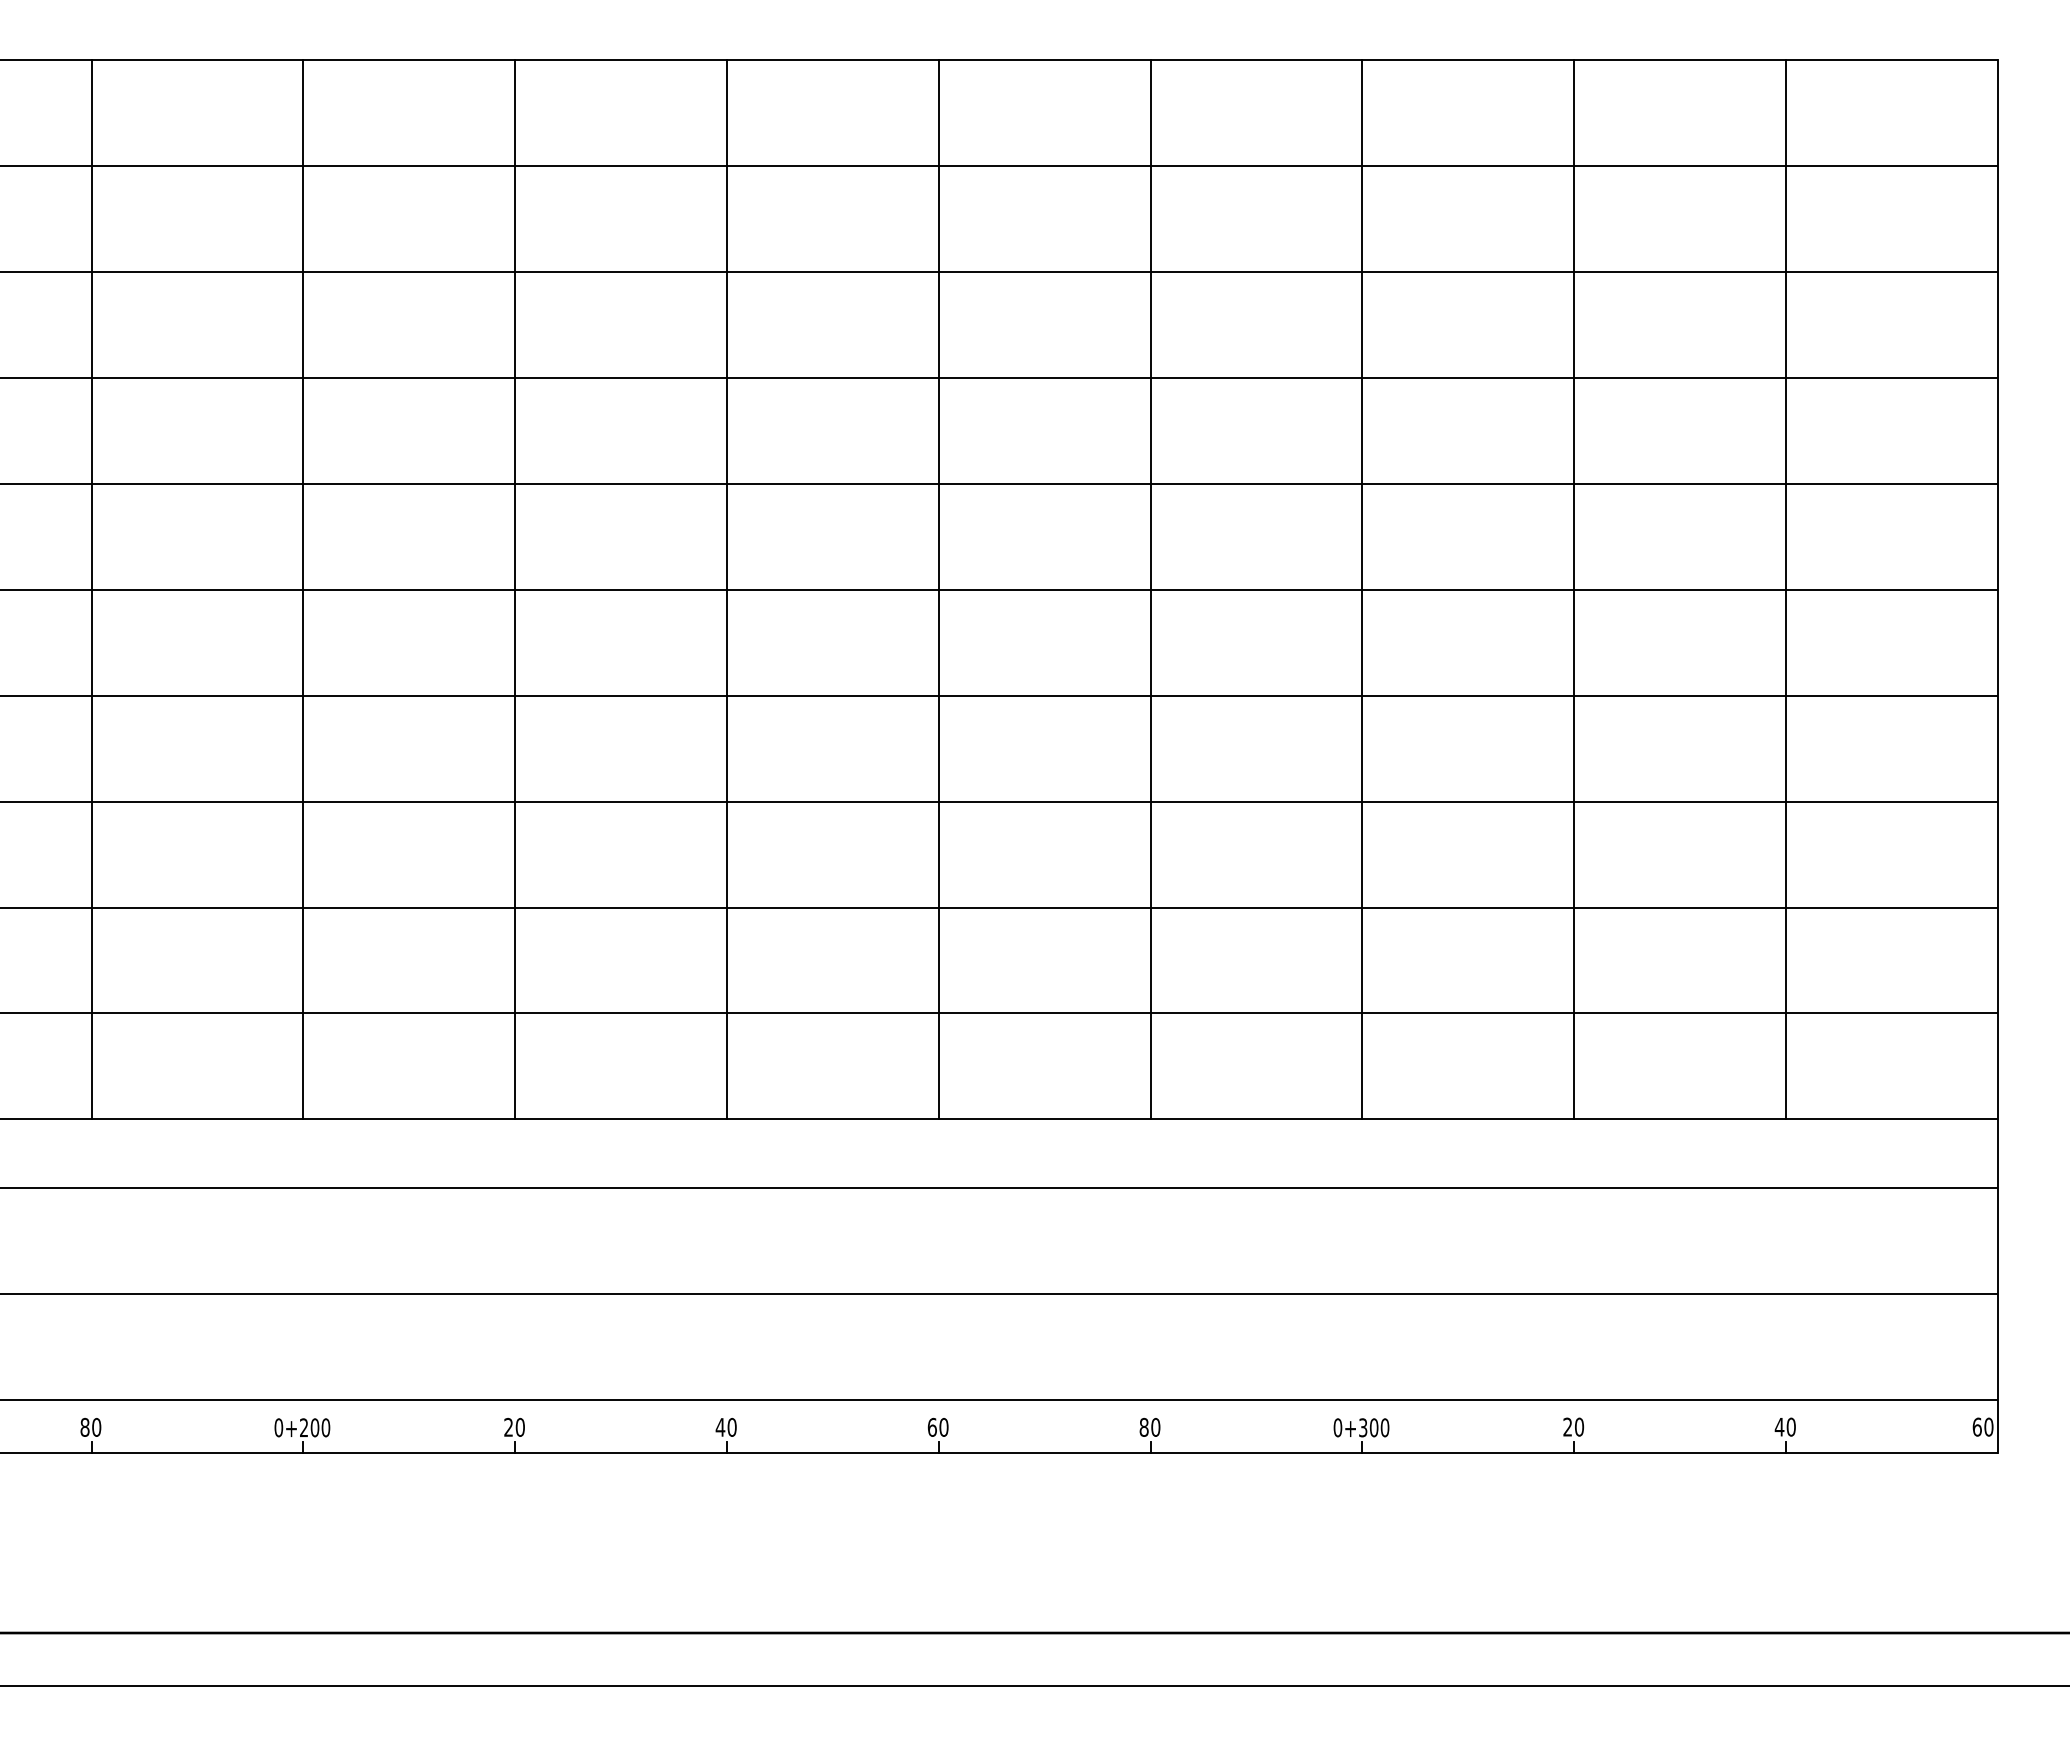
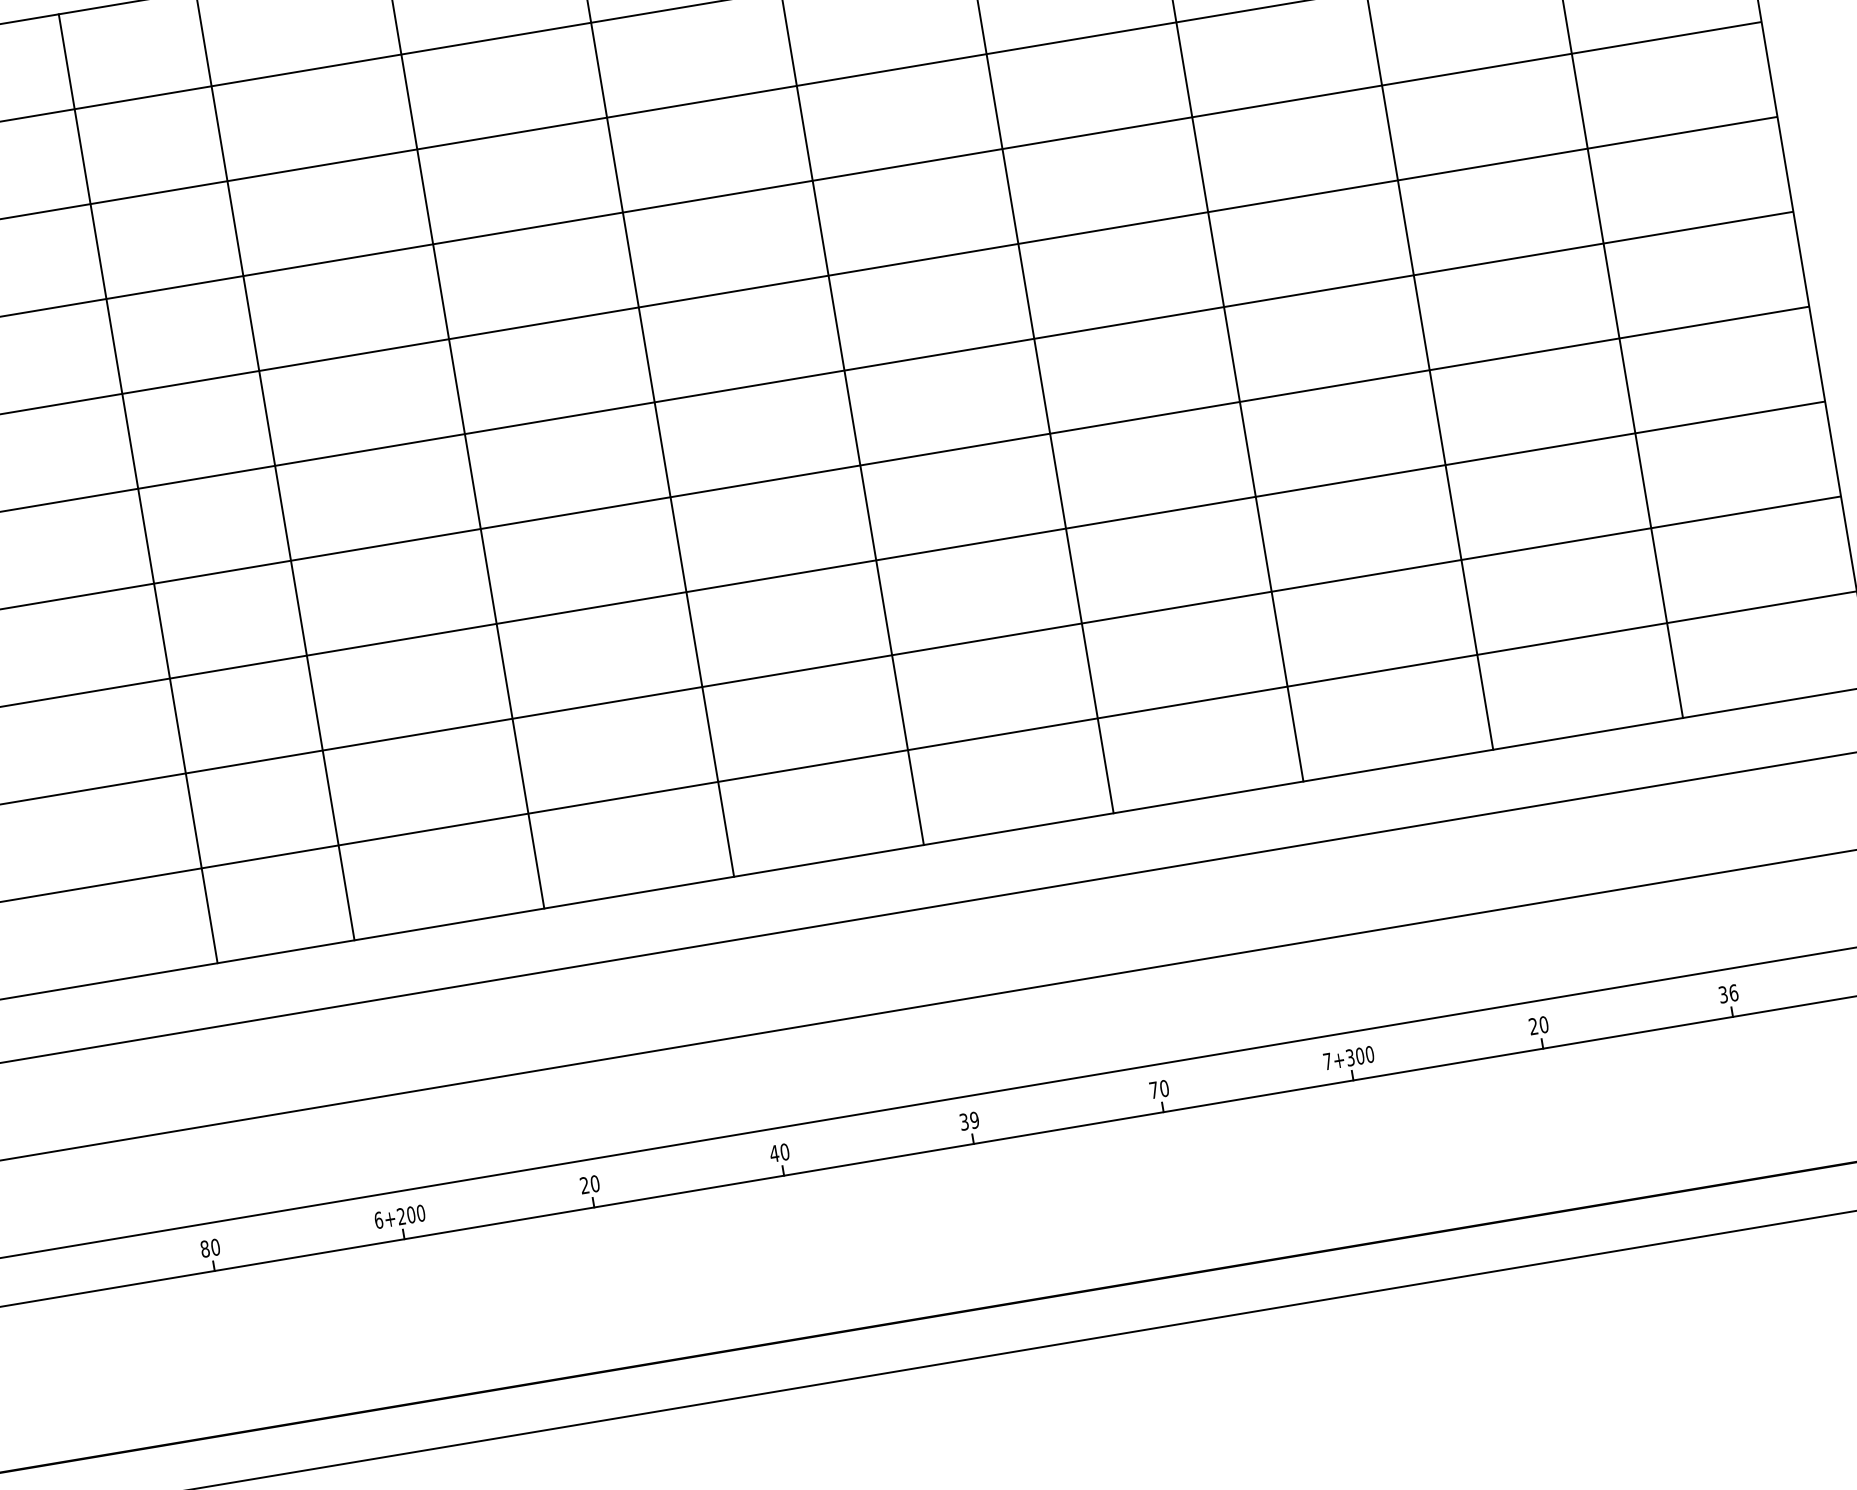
line: (91, 589) -> (138, 488), moved
text: (937, 1426) -> (968, 1120), 60 -> 39
text: (1143, 1426) -> (1153, 1089), 80 -> 70
text: (1784, 1426) -> (1727, 993), 40 -> 36
text: (278, 1427) -> (378, 1220), 0+200 -> 6+200
text: (1337, 1427) -> (1327, 1061), 0+300 -> 7+300

